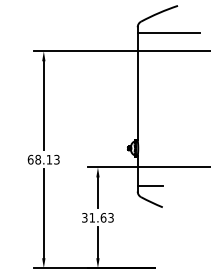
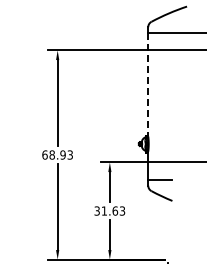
line: (138, 86) -> (148, 84), solid -> dashed
text: (48, 159) -> (62, 154), 68.13 -> 68.93

